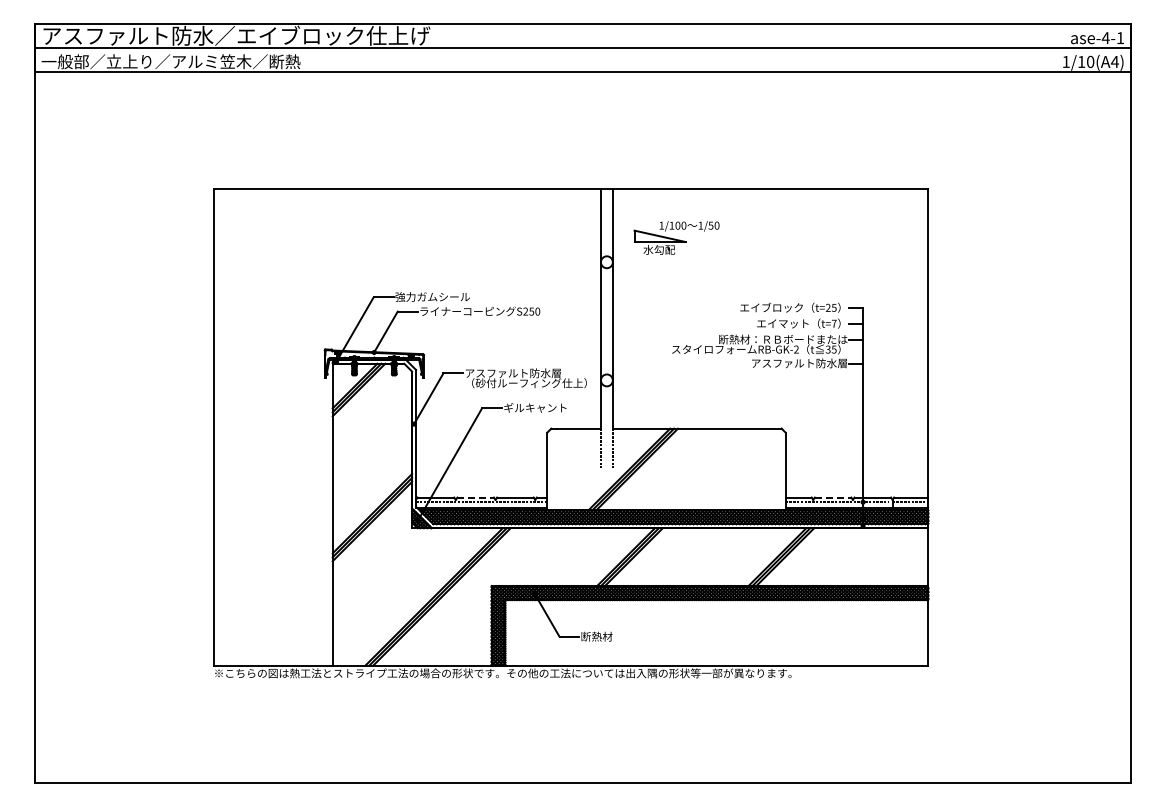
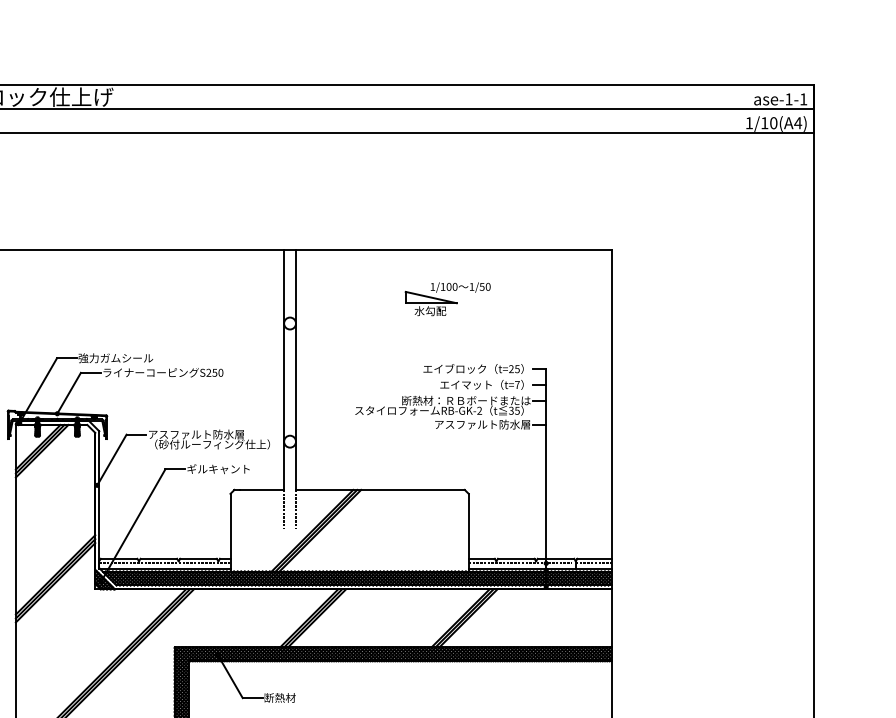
text: (1105, 38) -> (788, 99), ase-4-1 -> ase-1-1
part: (676, 237) -> (447, 298), moved
line: (476, 497) -> (159, 558), dashed -> solid
line: (833, 497) -> (516, 558), dashed -> solid

